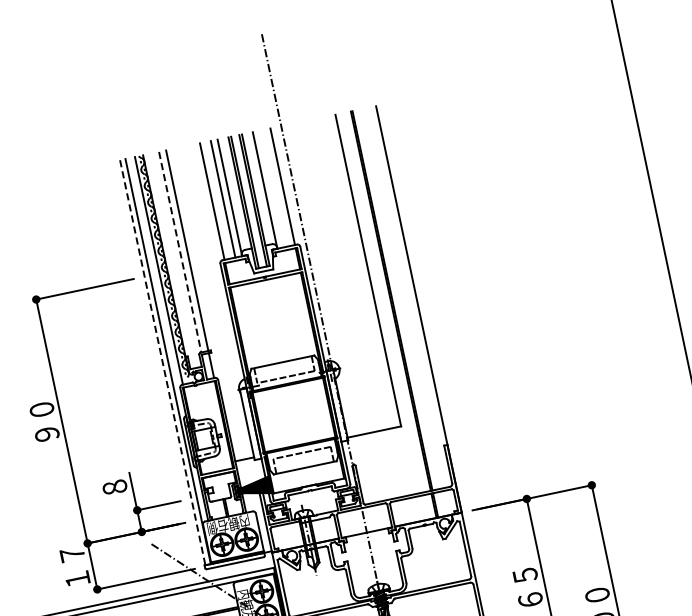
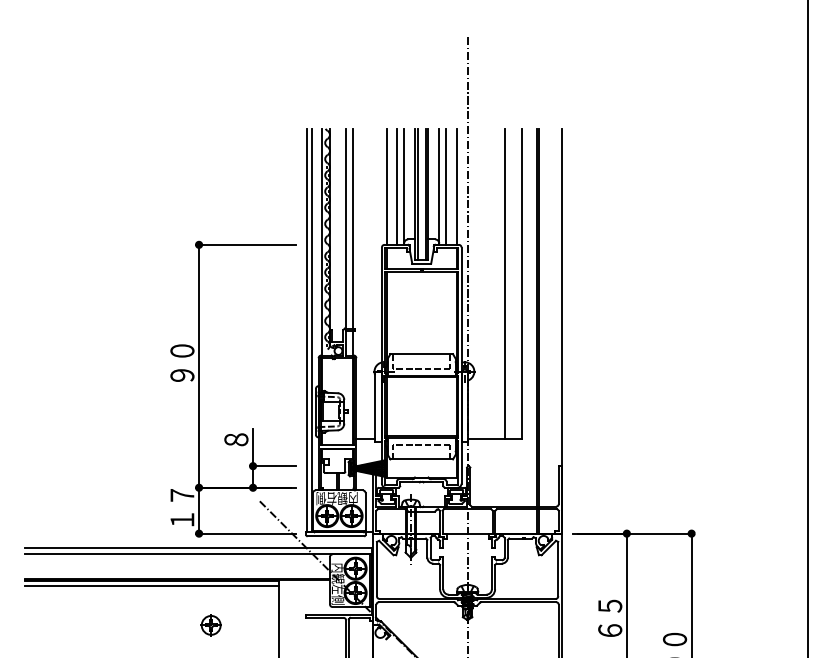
line: (272, 188) -> (446, 186), added
line: (179, 252) -> (345, 228), dashed -> solid
line: (352, 273) -> (505, 283), added
line: (163, 362) -> (307, 330), dashed -> solid

